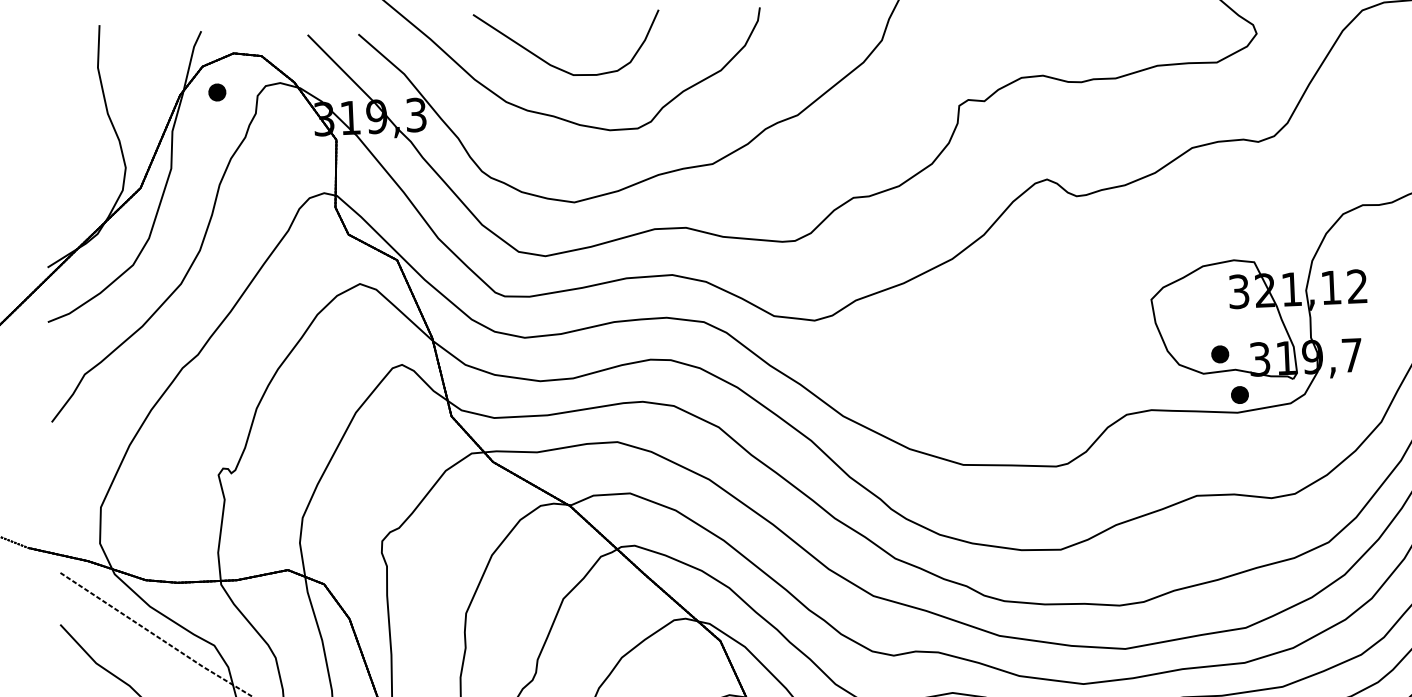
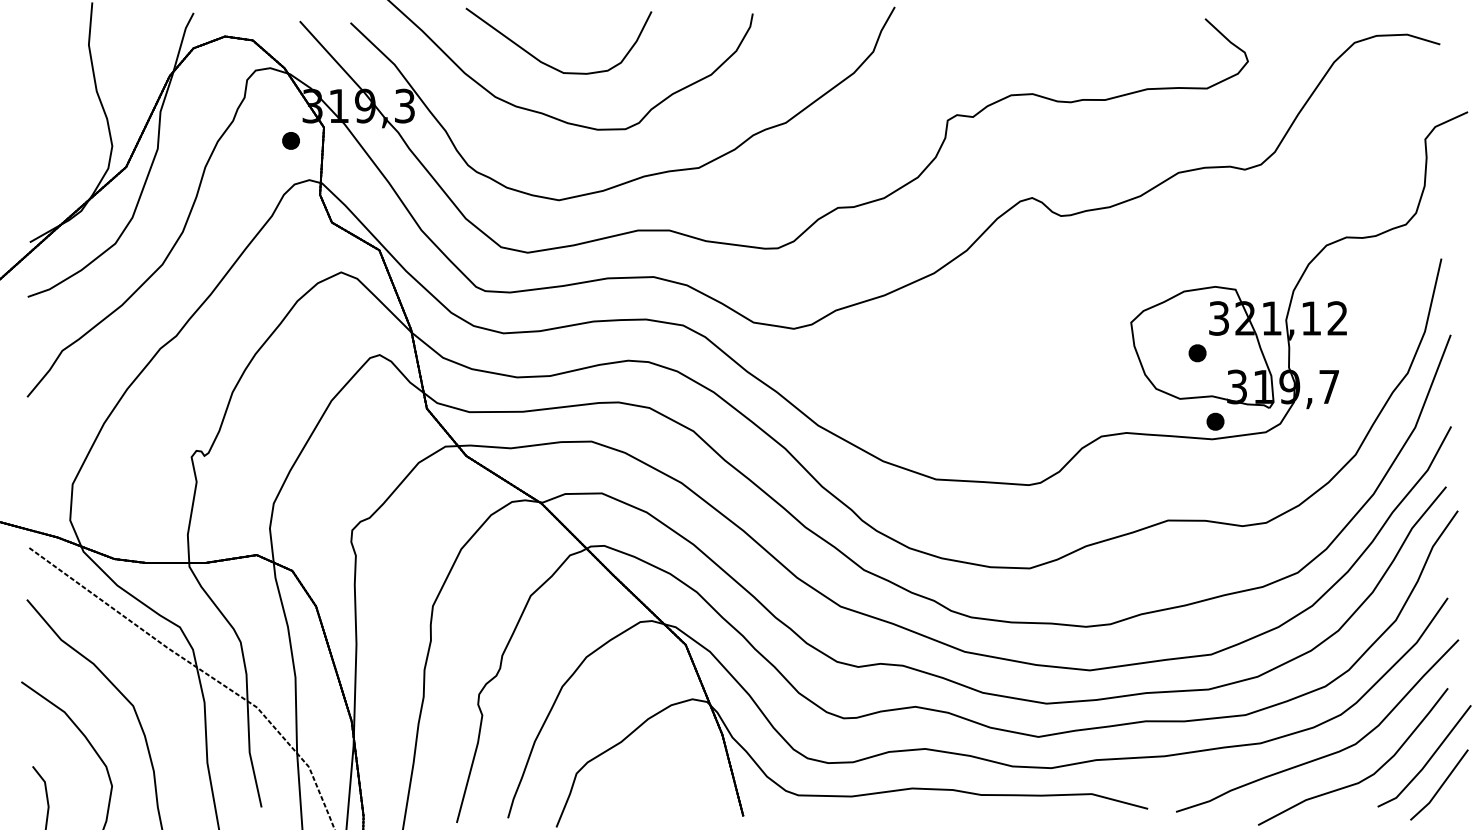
part: (216, 92) -> (290, 140), moved
part: (1220, 354) -> (1197, 353), moved

